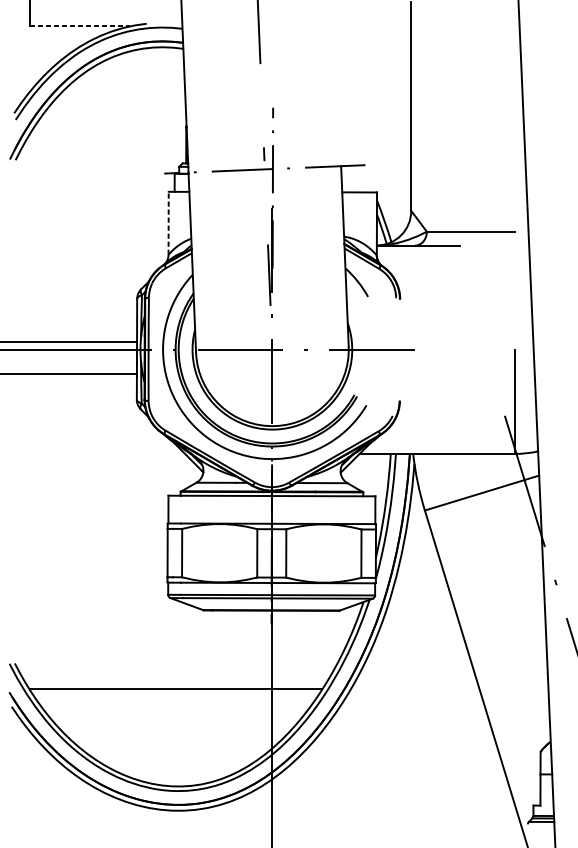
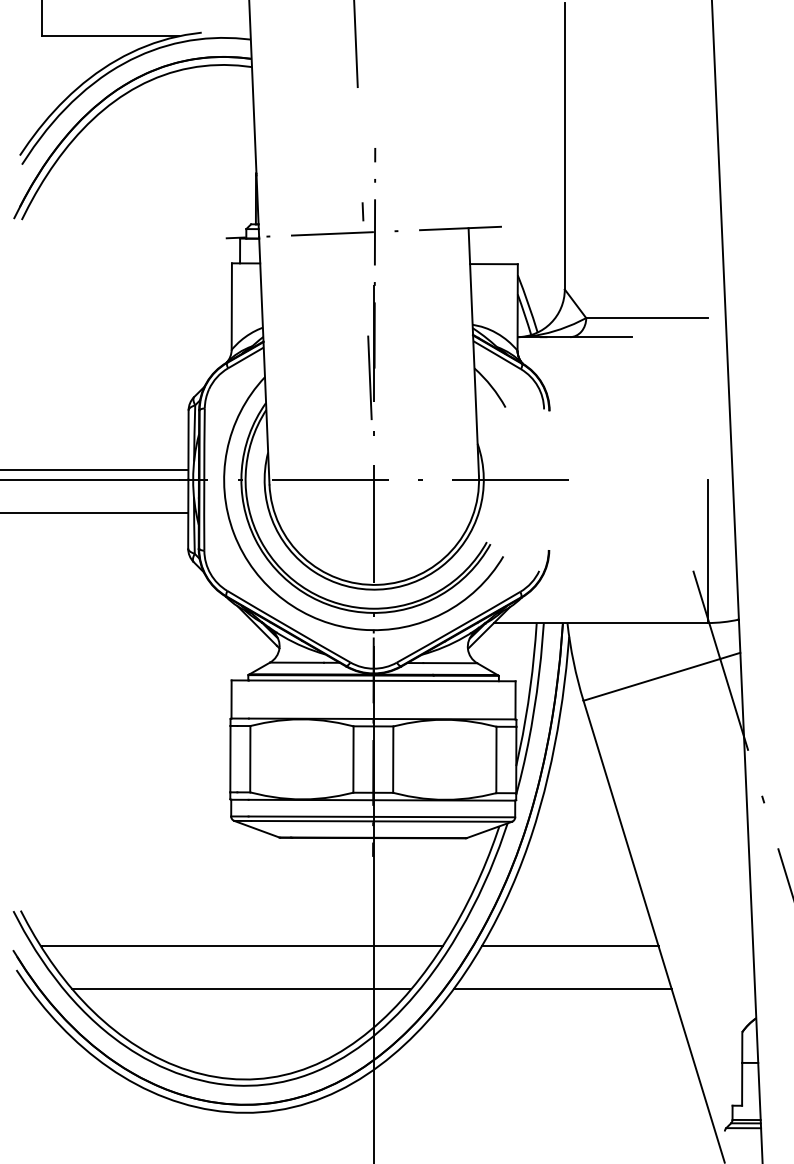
line: (80, 26) -> (110, 36), dashed -> solid
line: (168, 223) -> (231, 306), dashed -> solid
line: (414, 689) -> (569, 946), added
line: (175, 720) -> (241, 989), added
line: (409, 720) -> (562, 989), added

